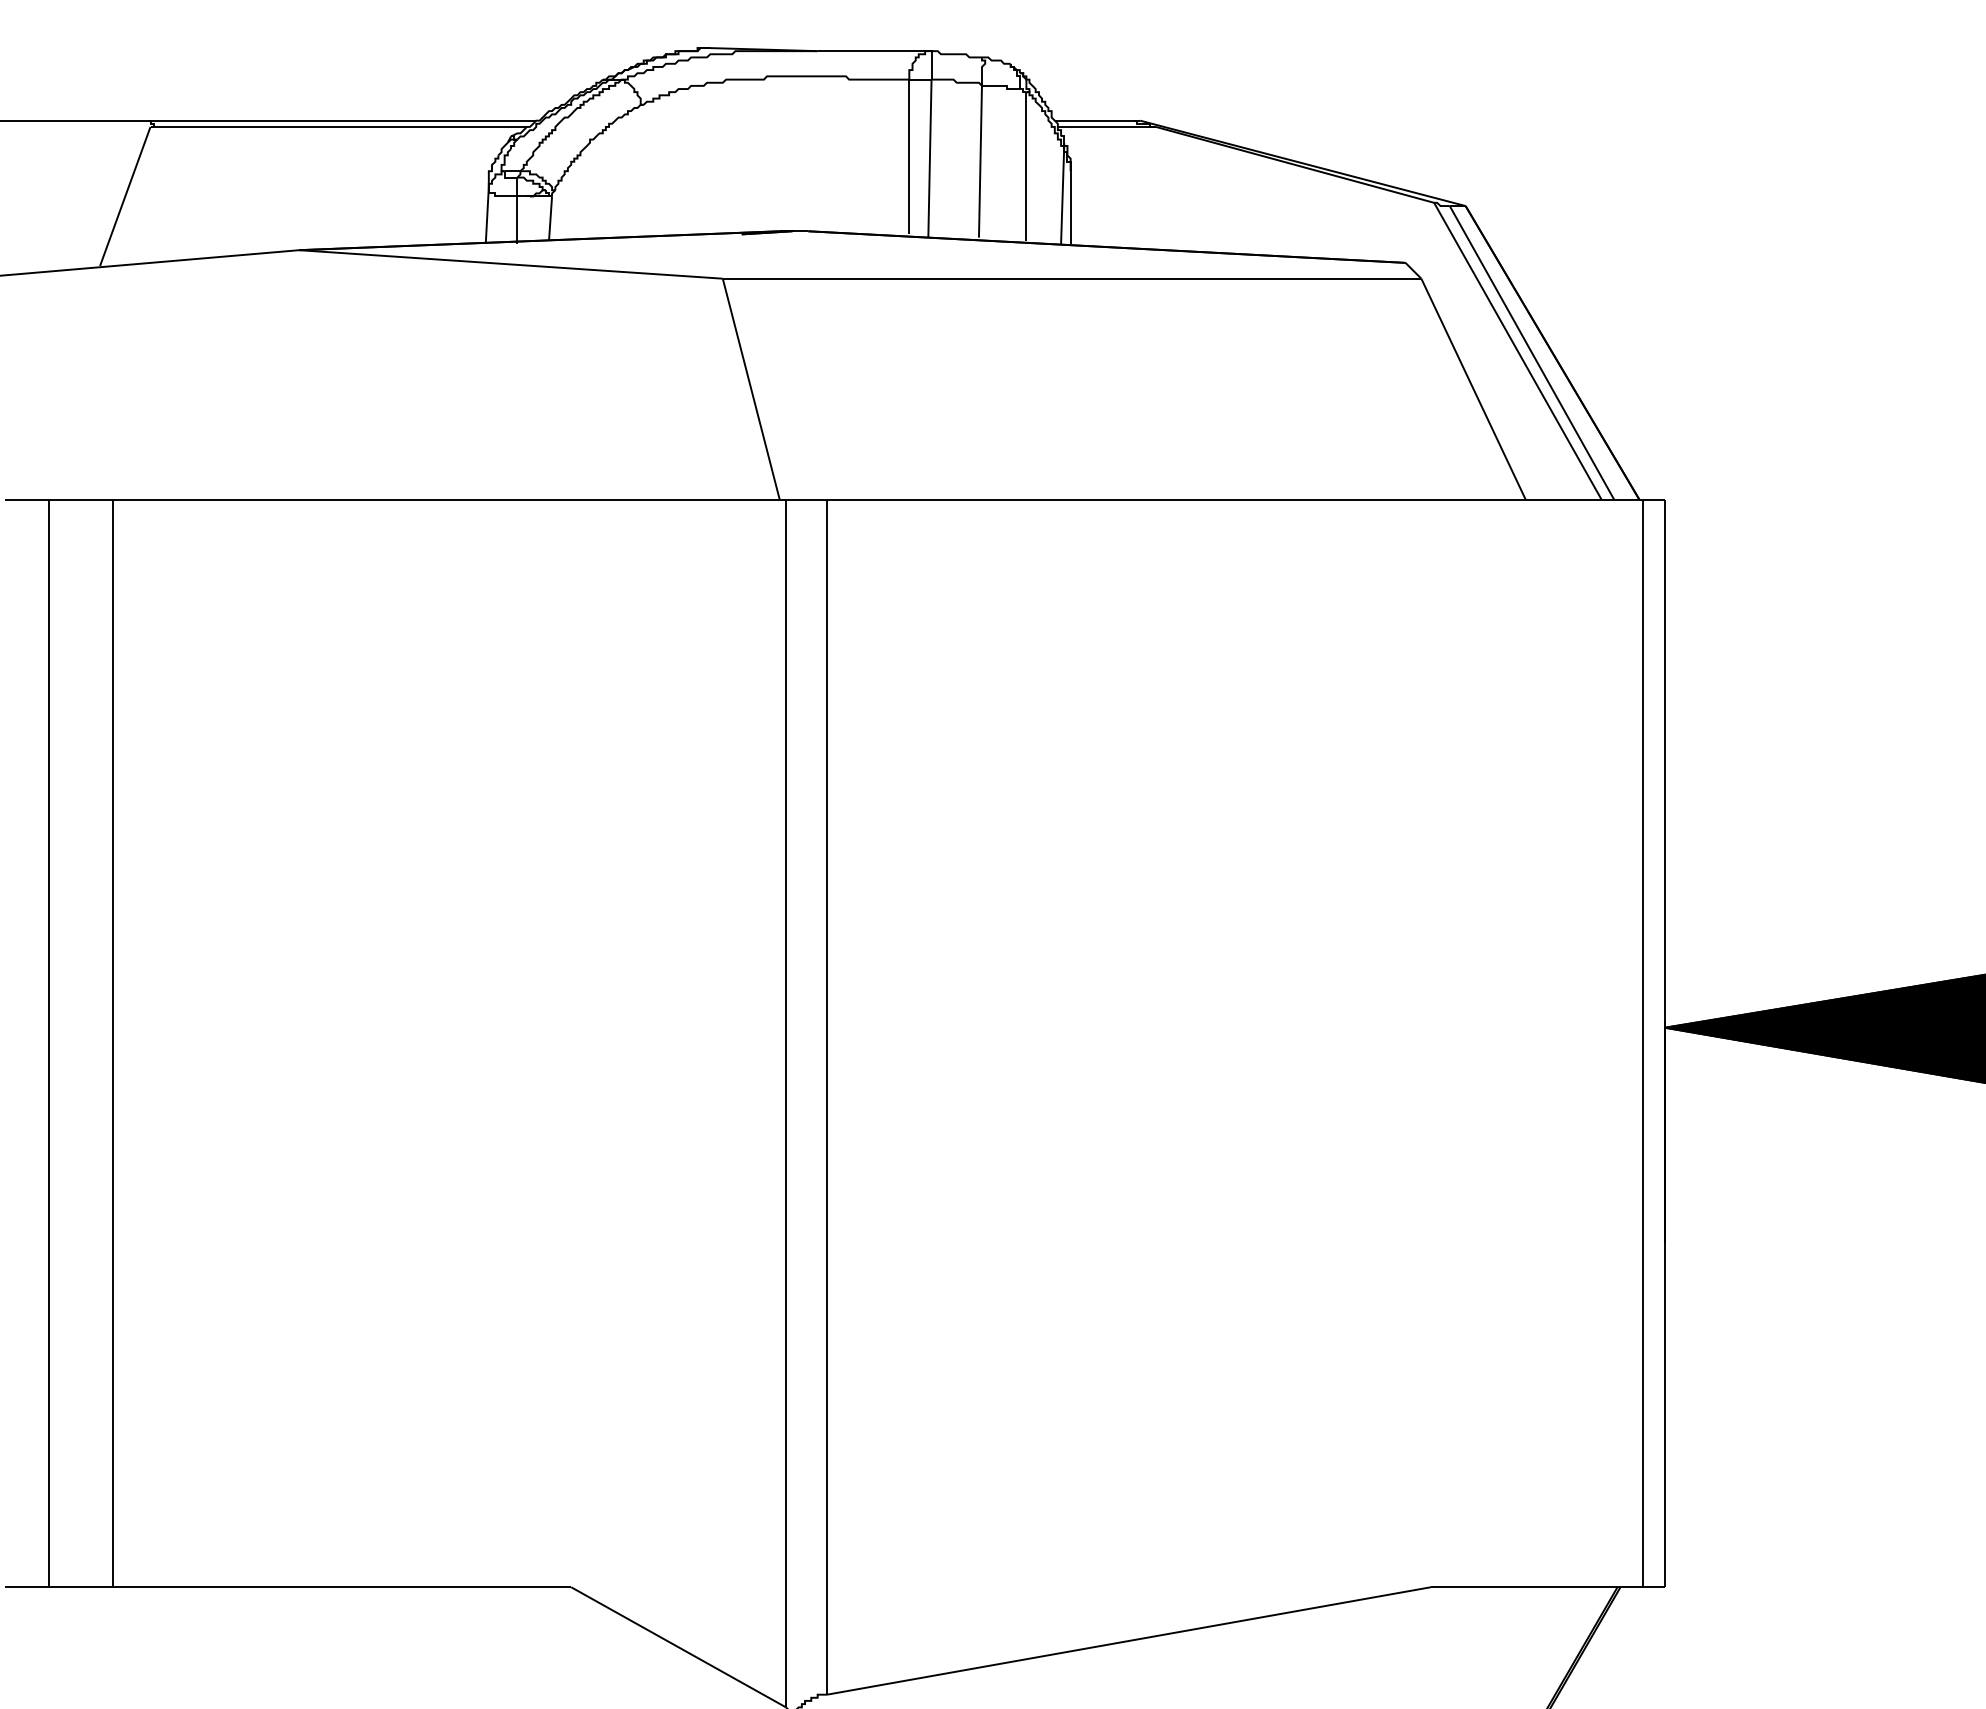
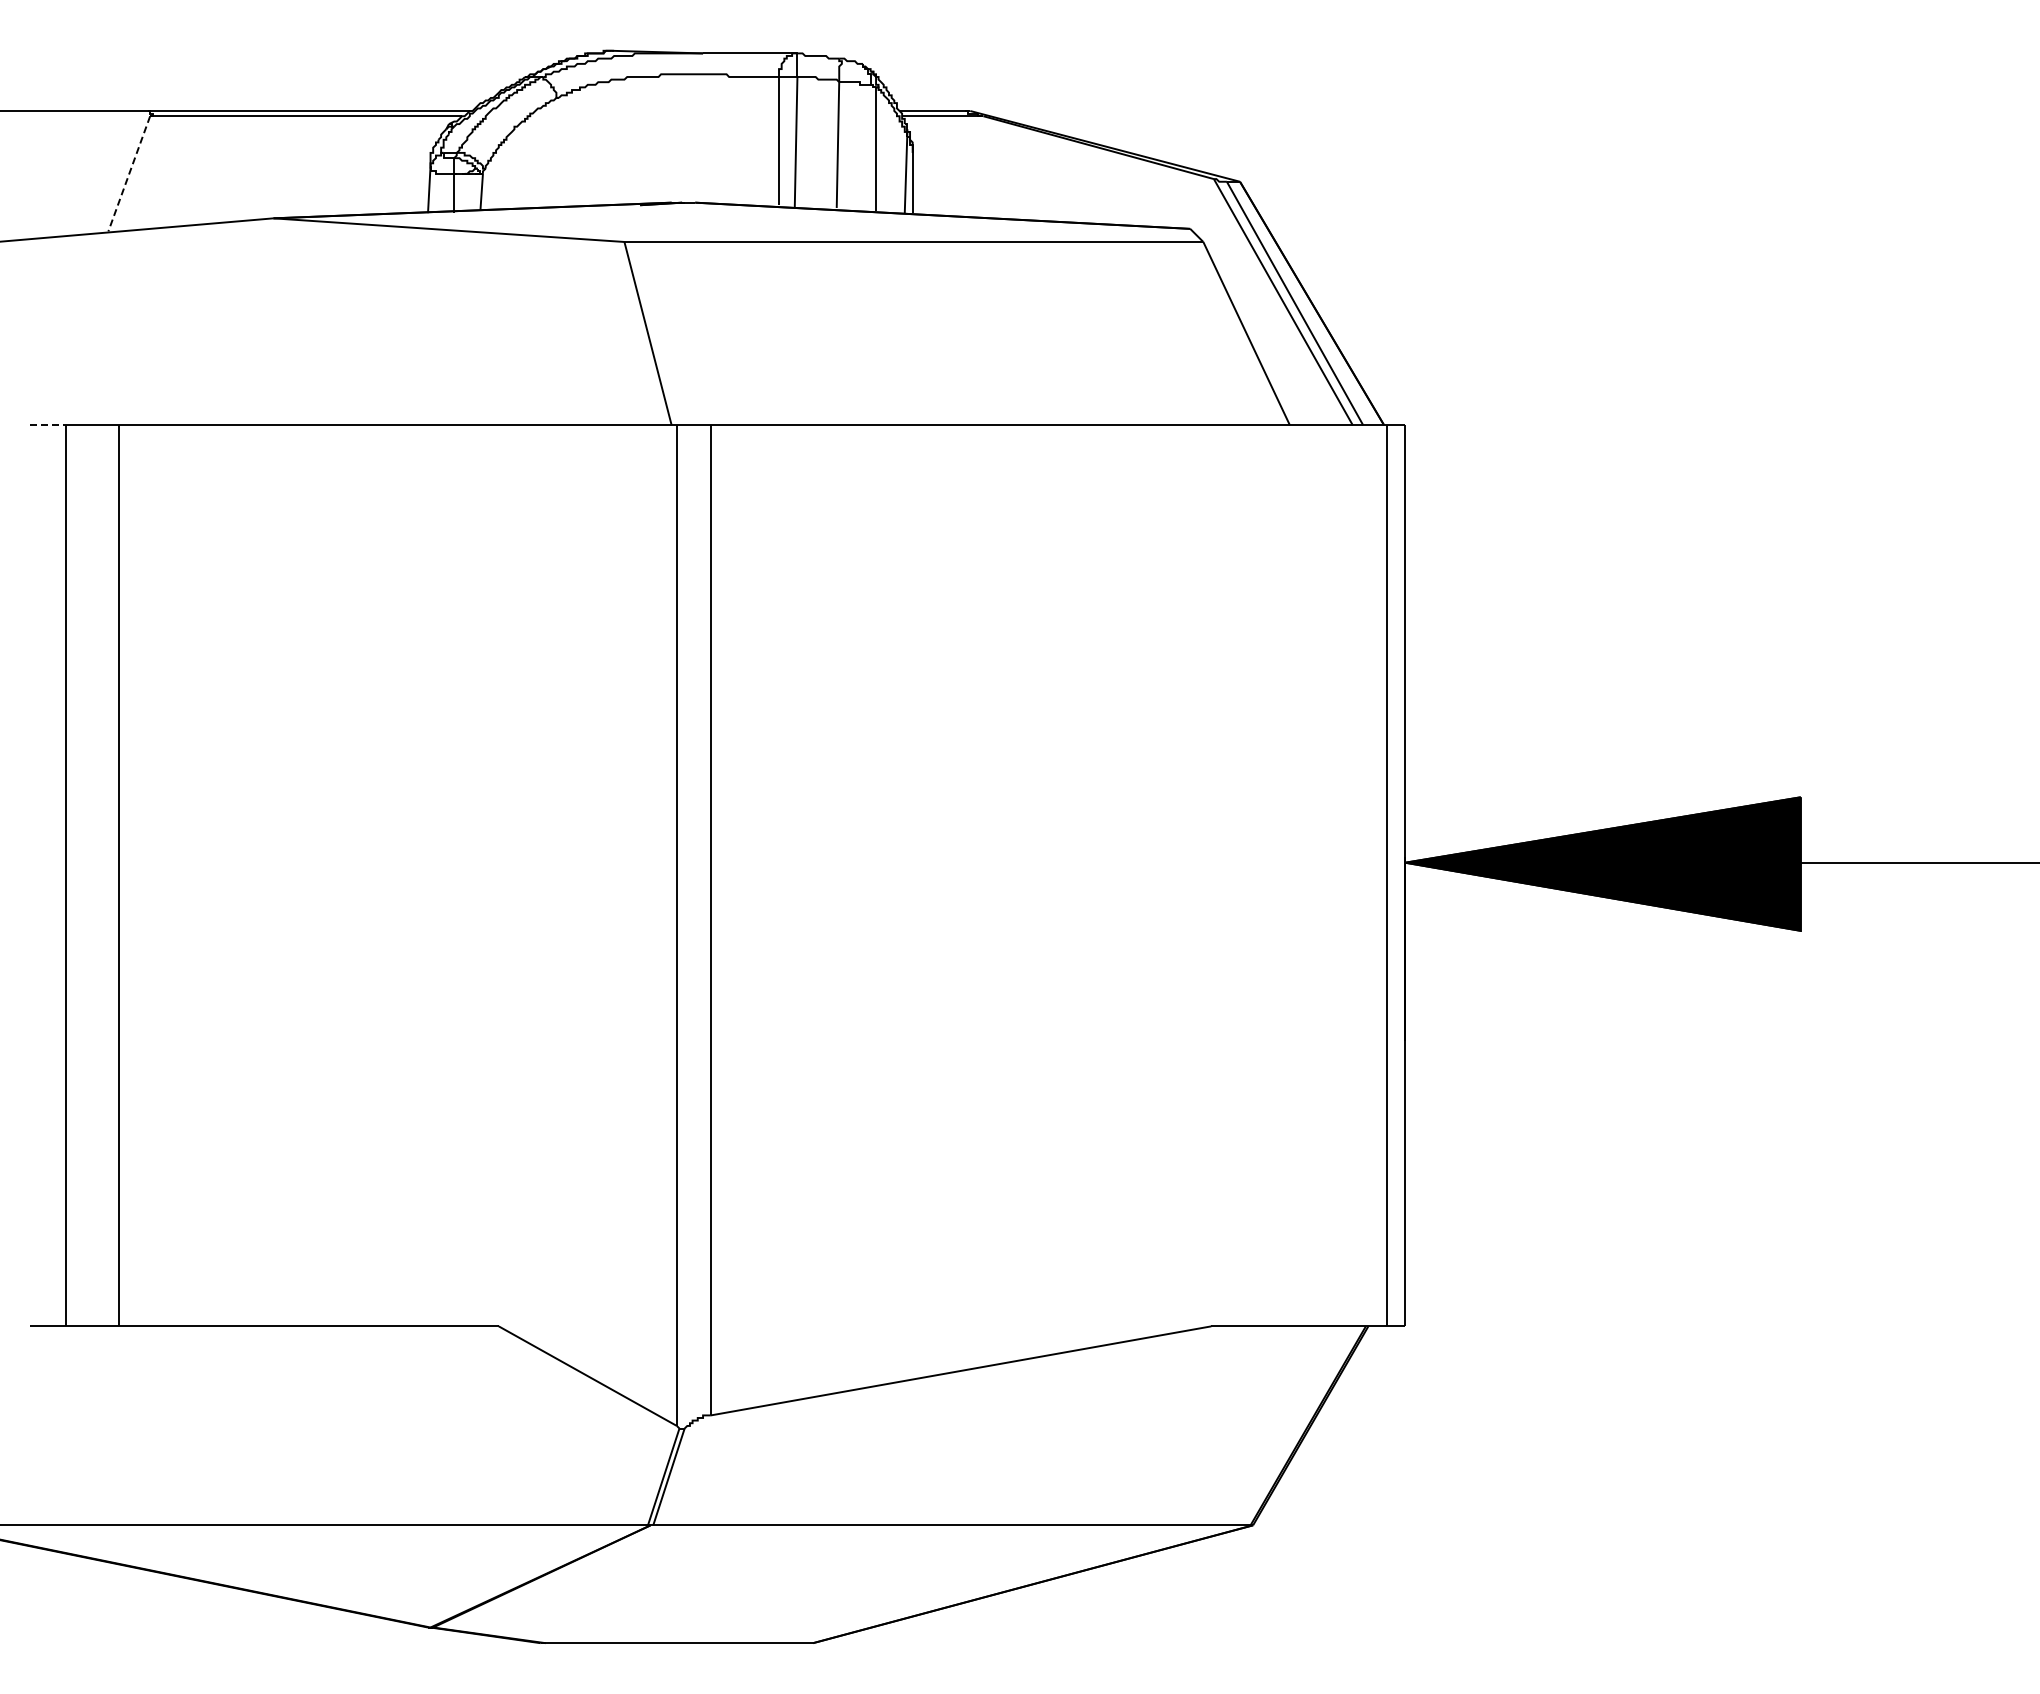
line: (125, 197) -> (129, 174), solid -> dashed
line: (27, 500) -> (48, 425), solid -> dashed

